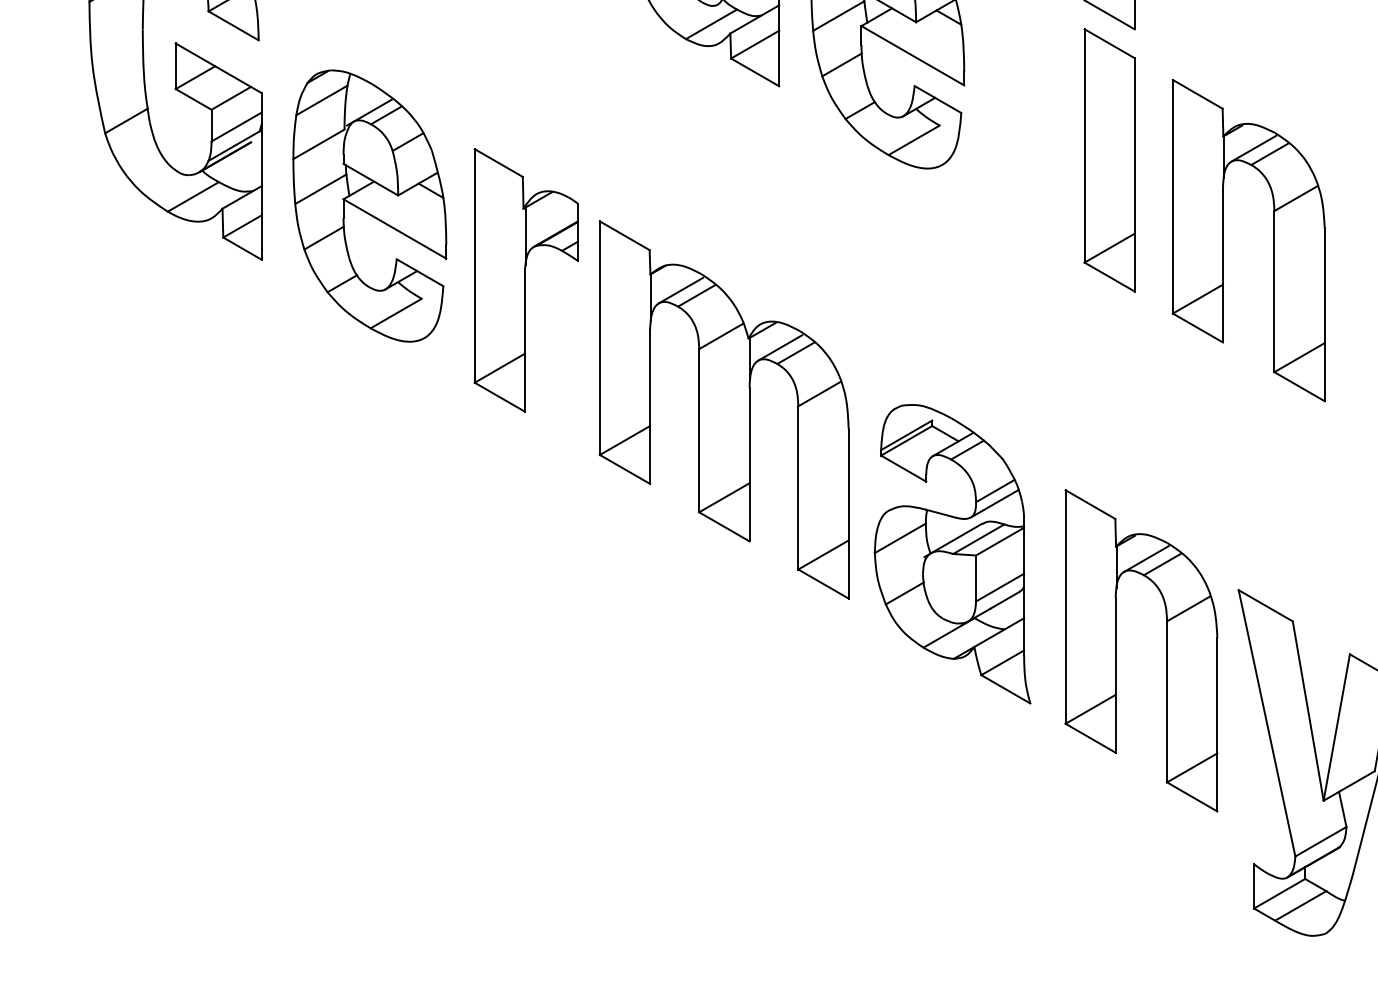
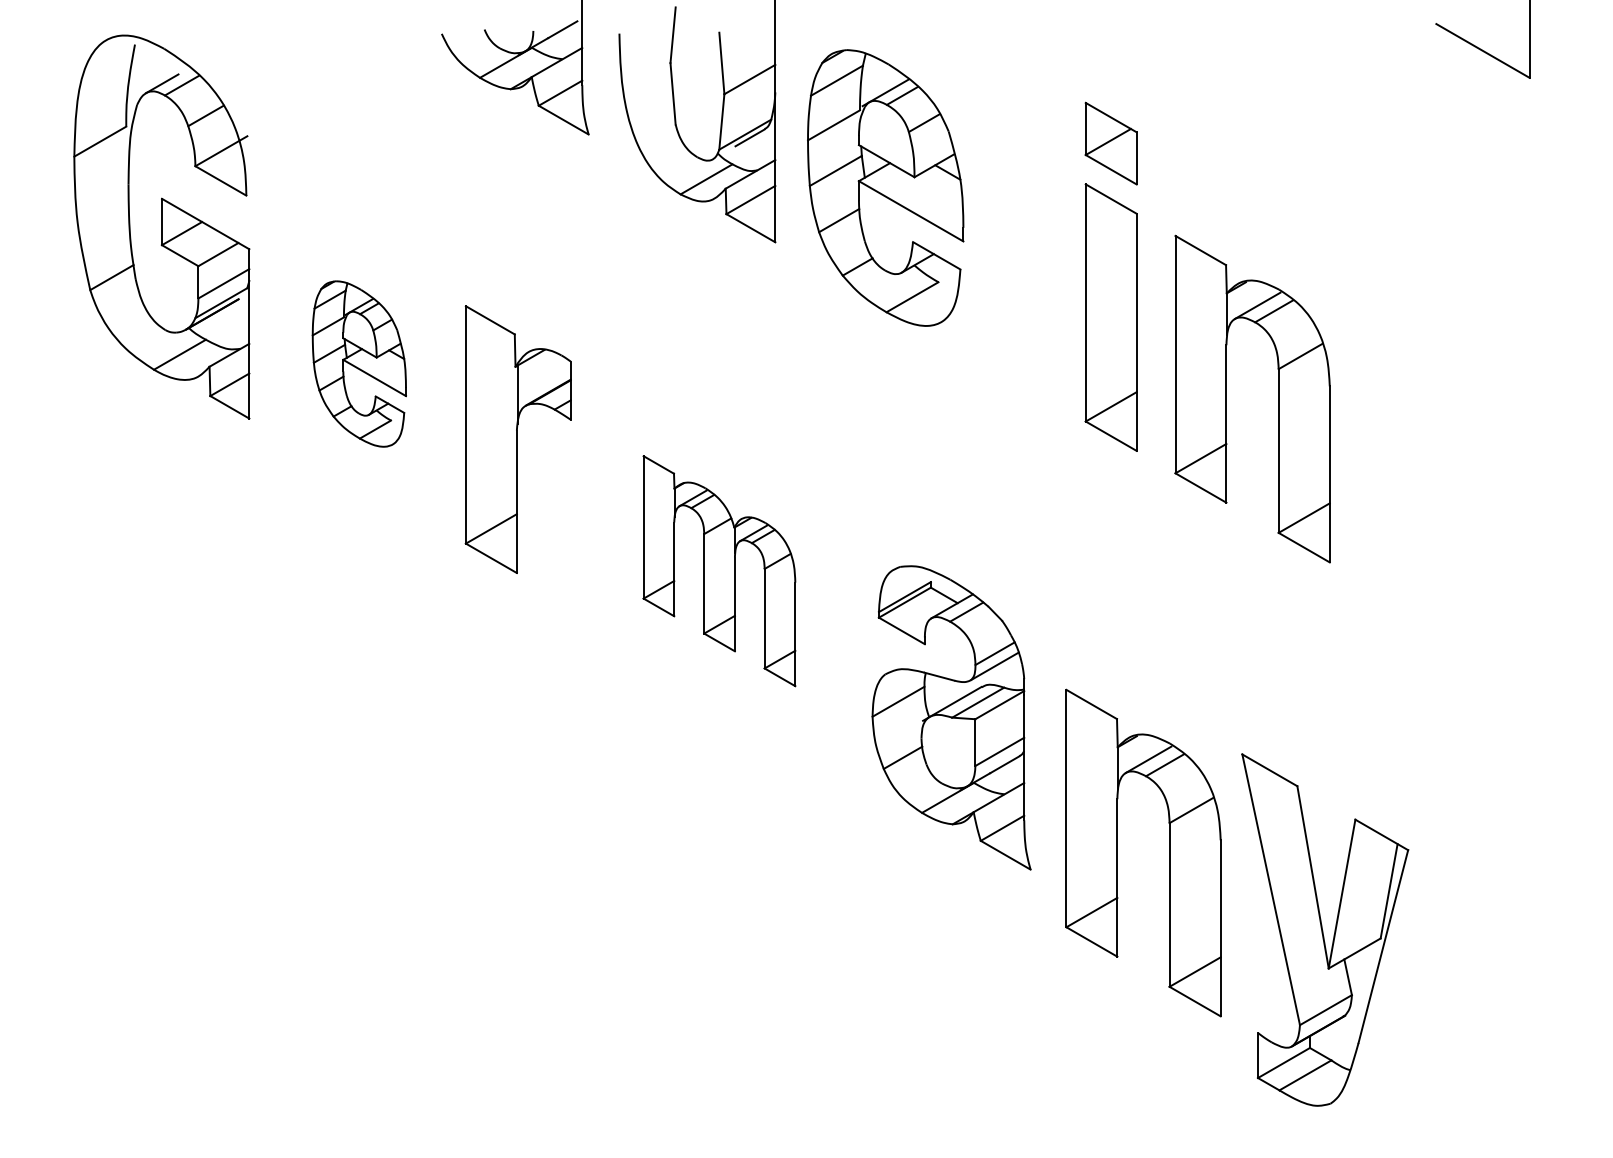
part: (370, 205) -> (359, 363), size x0.6
part: (724, 409) -> (719, 570), size x0.6
part: (1115, 650) -> (1117, 852), moved

